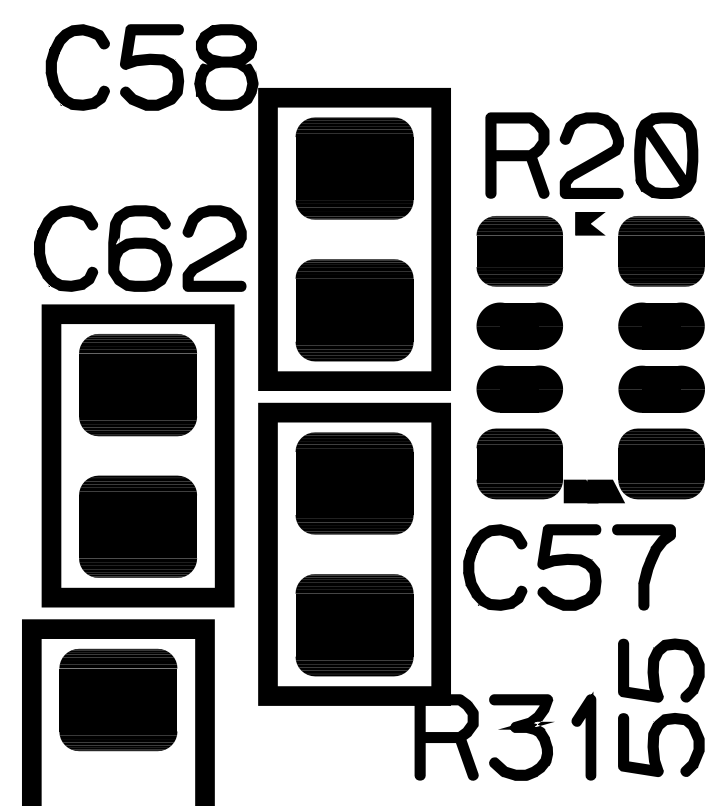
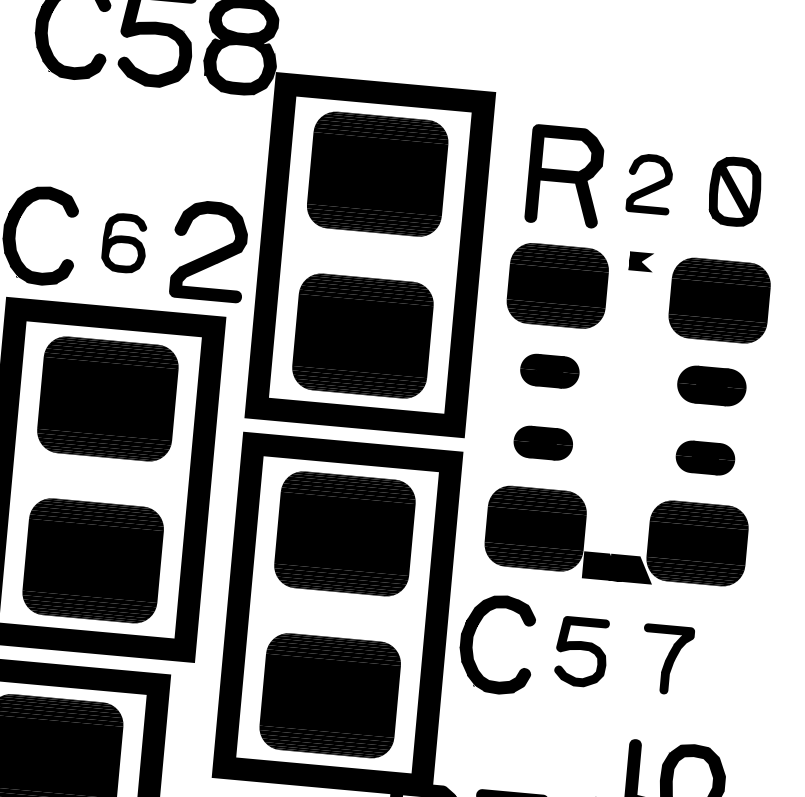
part: (591, 155) -> (649, 183), size x0.6
part: (666, 155) -> (735, 191), size x0.7
part: (590, 223) -> (641, 261), size x0.7
part: (140, 248) -> (124, 243), size x0.6
part: (519, 325) -> (549, 370), size x0.6
part: (661, 325) -> (711, 385), size x0.7
part: (519, 388) -> (543, 442), size x0.6
part: (661, 388) -> (705, 457), size x0.6
part: (569, 567) -> (581, 652), size x0.7
part: (643, 567) -> (666, 659), size x0.7

